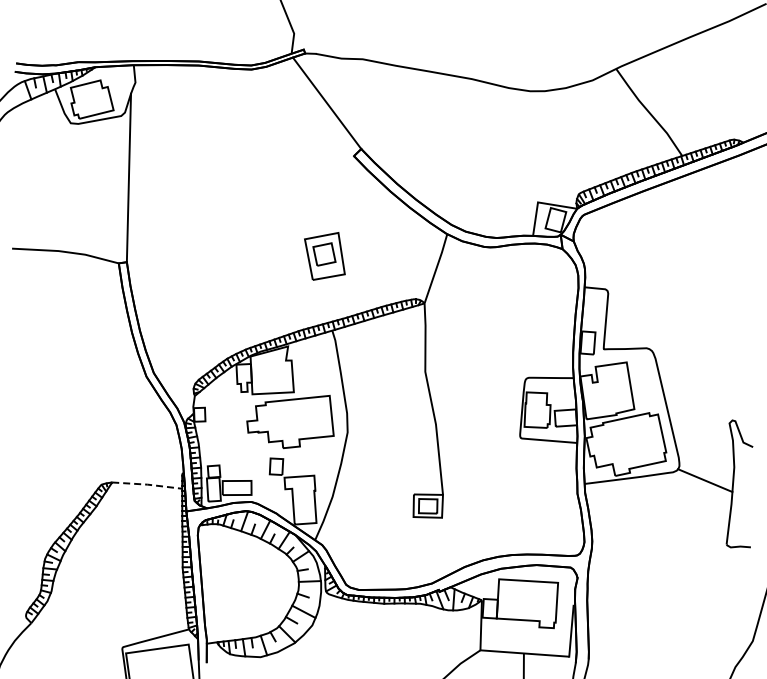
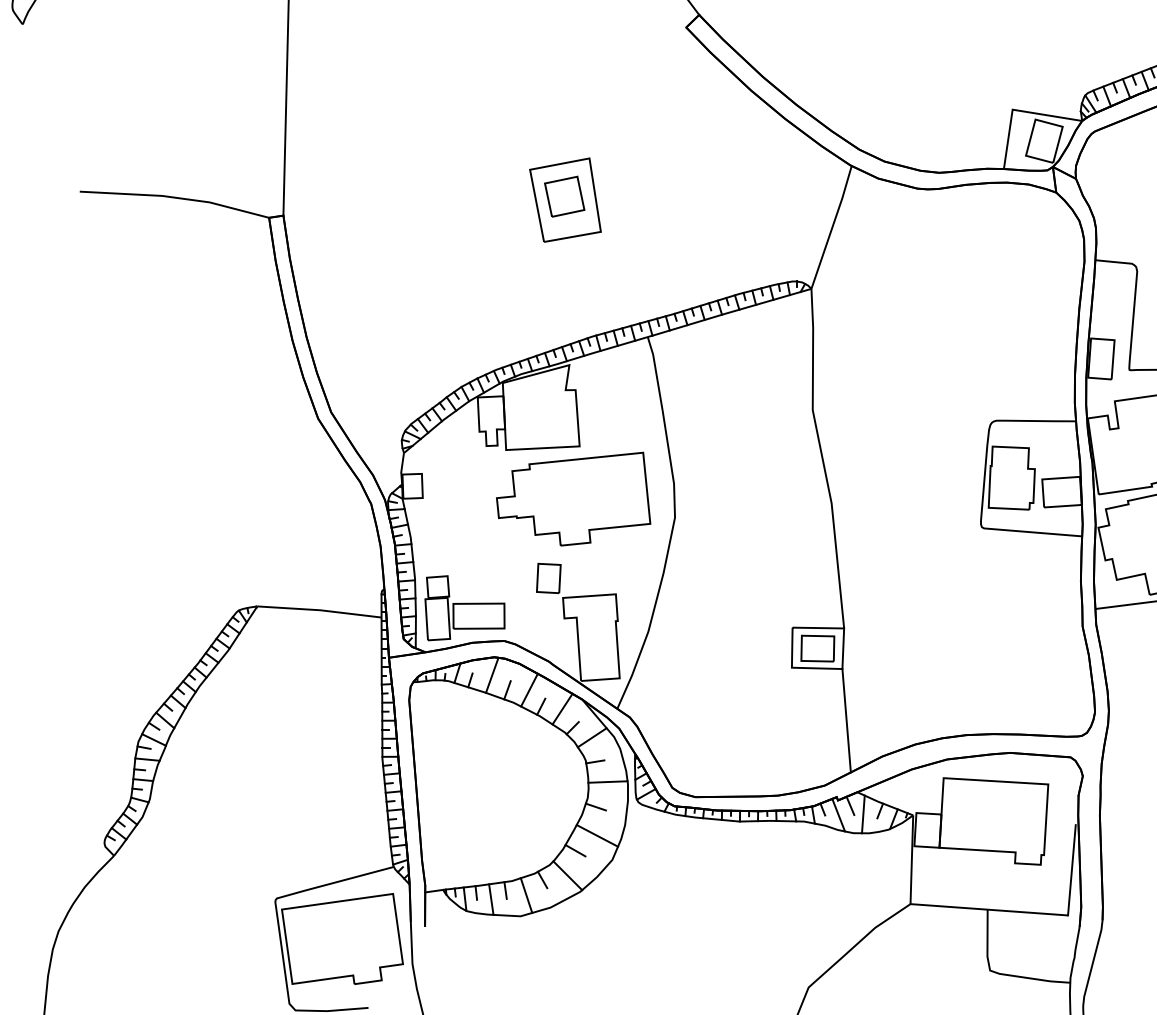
part: (324, 256) -> (564, 200), moved
line: (147, 484) -> (319, 609), dashed -> solid
line: (444, 546) -> (846, 719), added

